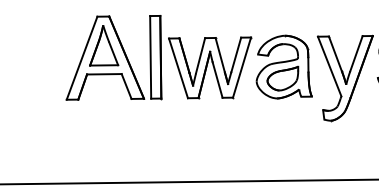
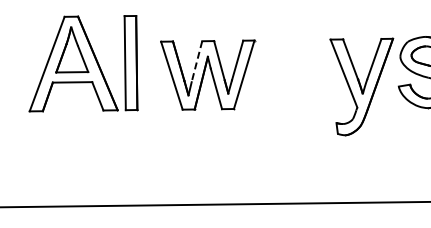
line: (200, 55) -> (197, 61), solid -> dashed
part: (114, 57) -> (83, 63), moved
part: (284, 67) -> (292, 74), removed

